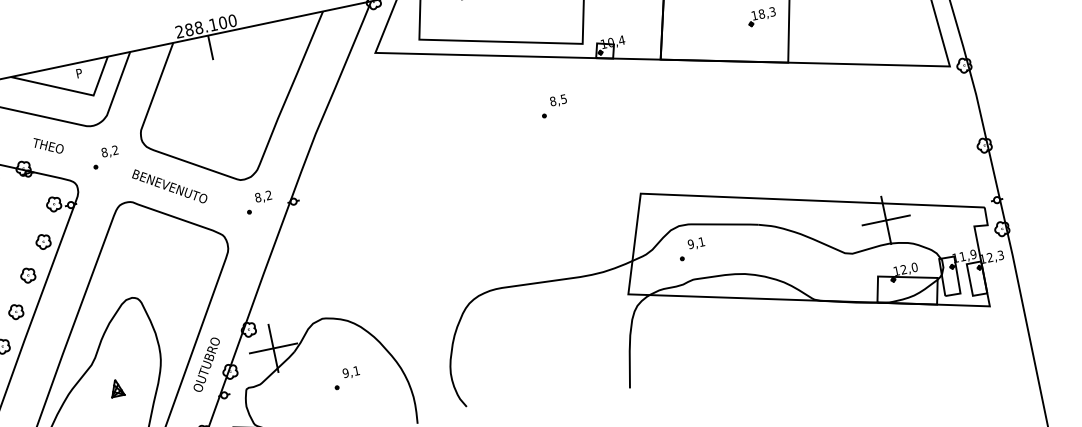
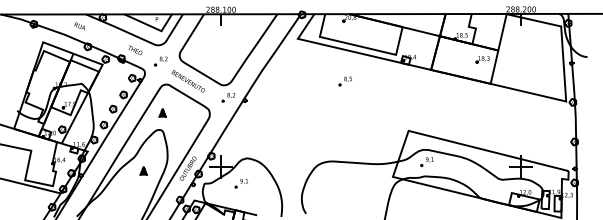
part: (552, 106) -> (344, 81), moved
part: (130, 261) -> (162, 112), added
part: (344, 378) -> (240, 183), moved

